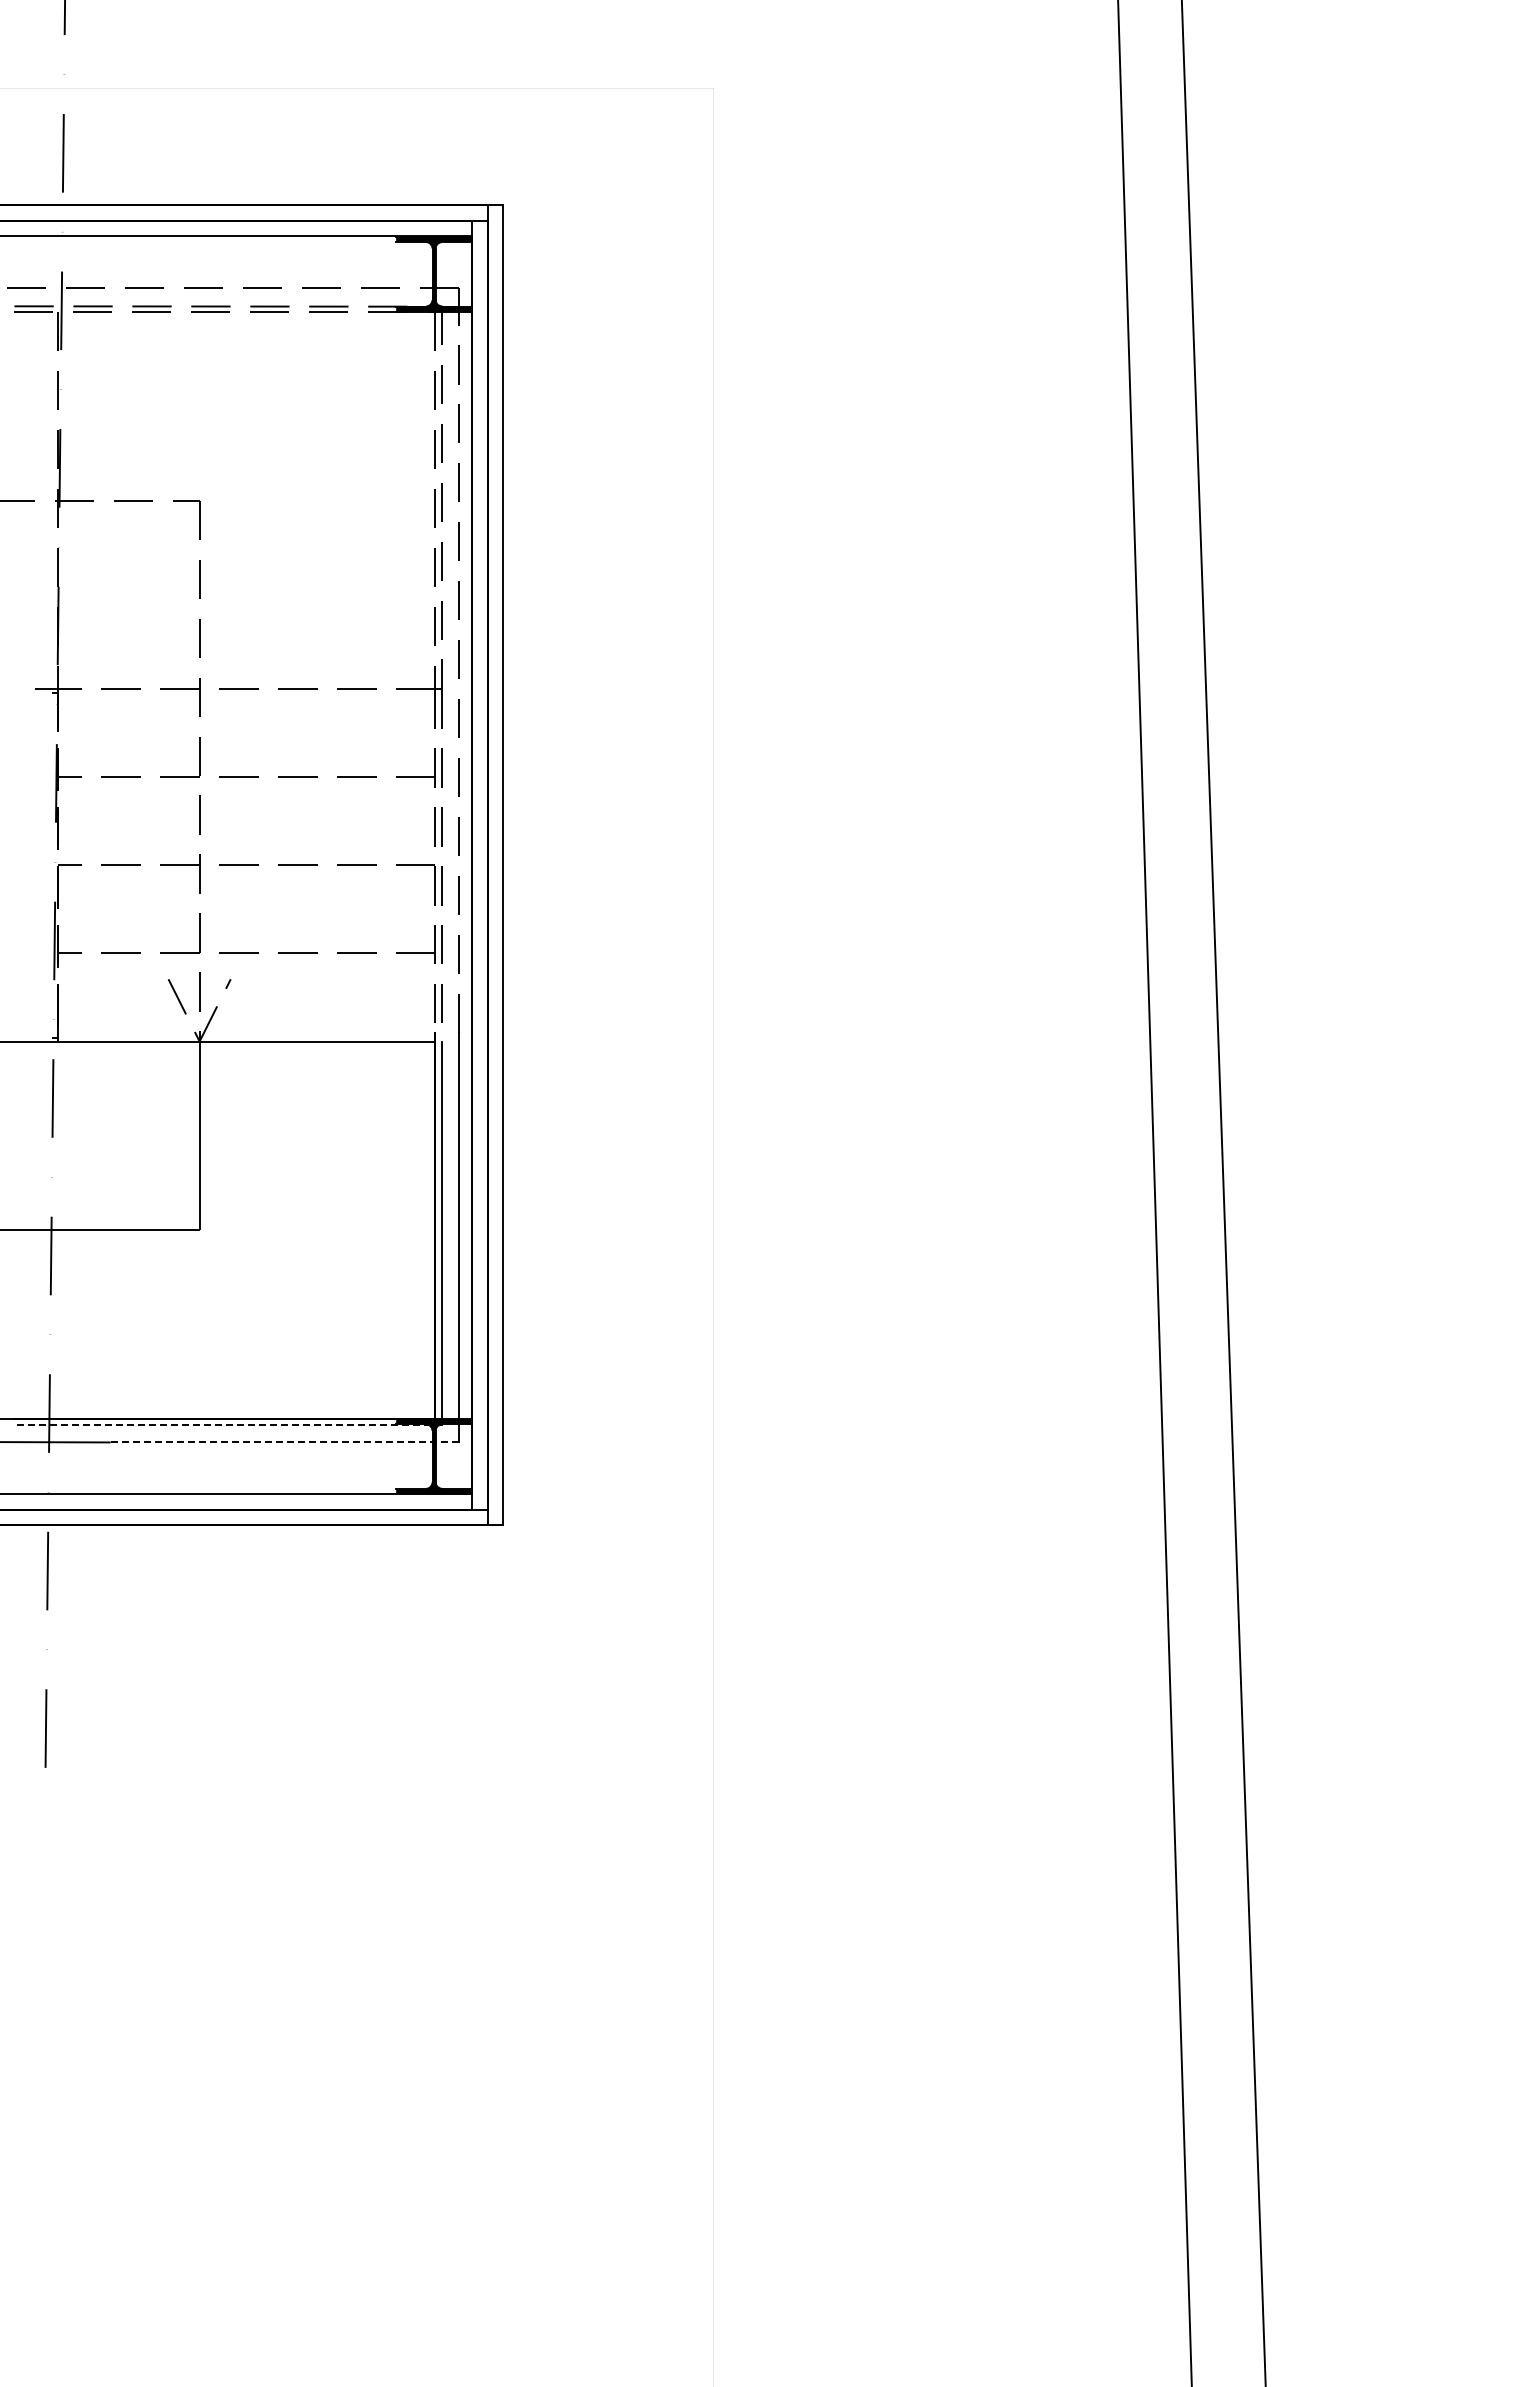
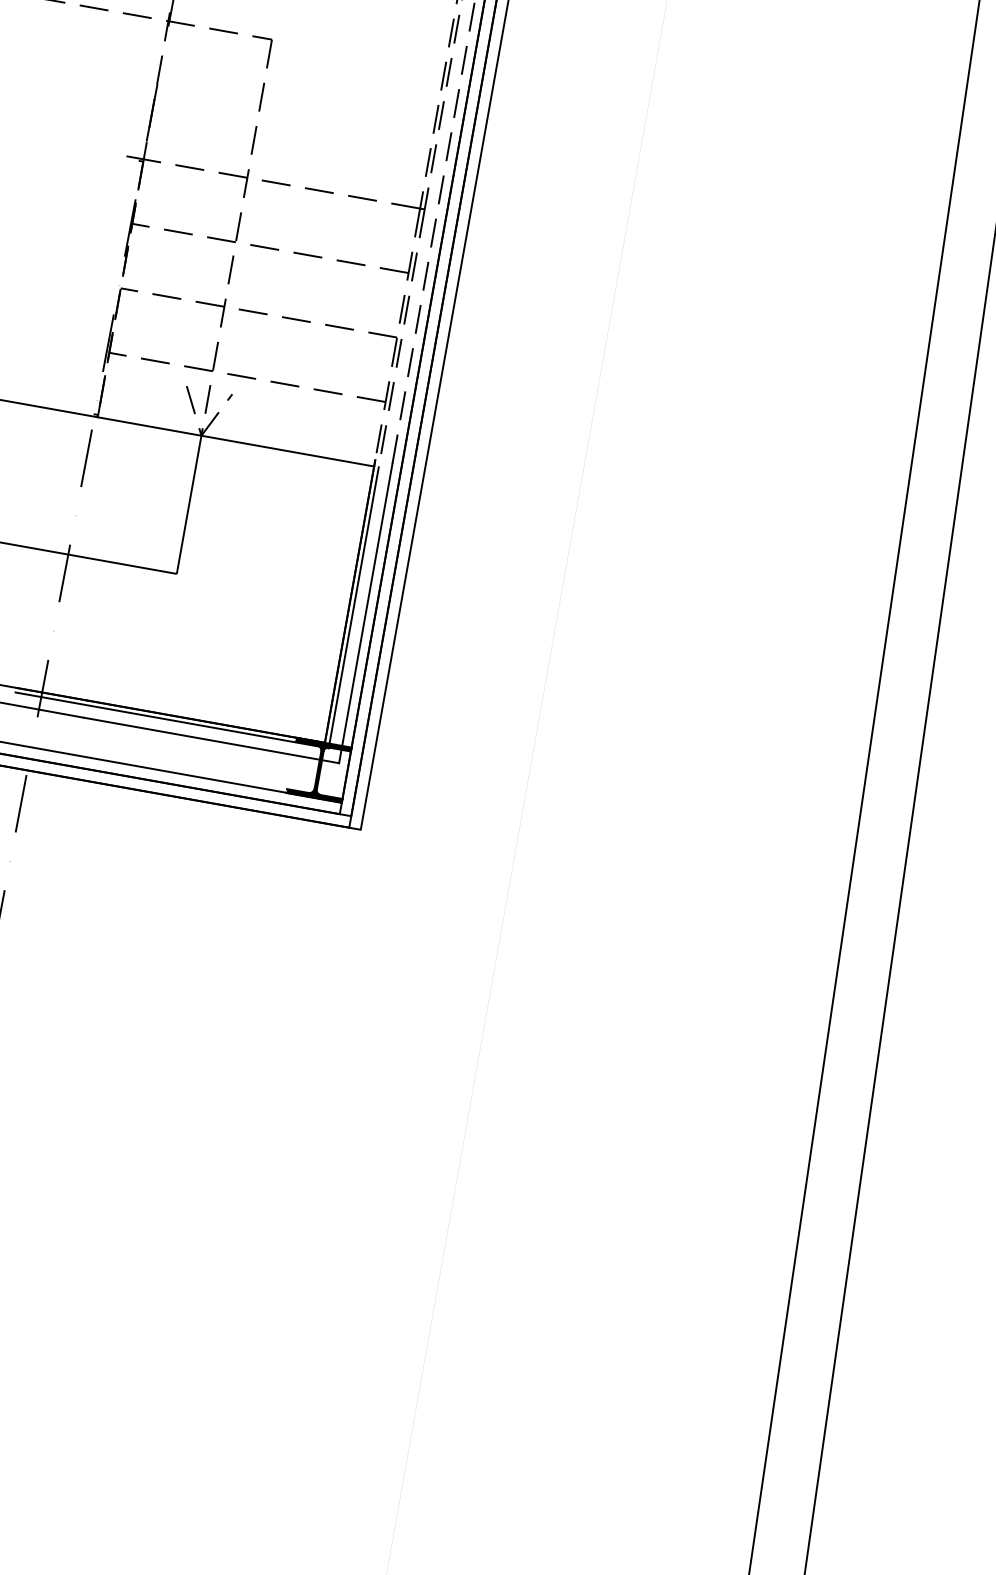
line: (227, 1425) -> (171, 720), dashed -> solid
line: (285, 1442) -> (212, 740), dashed -> solid

